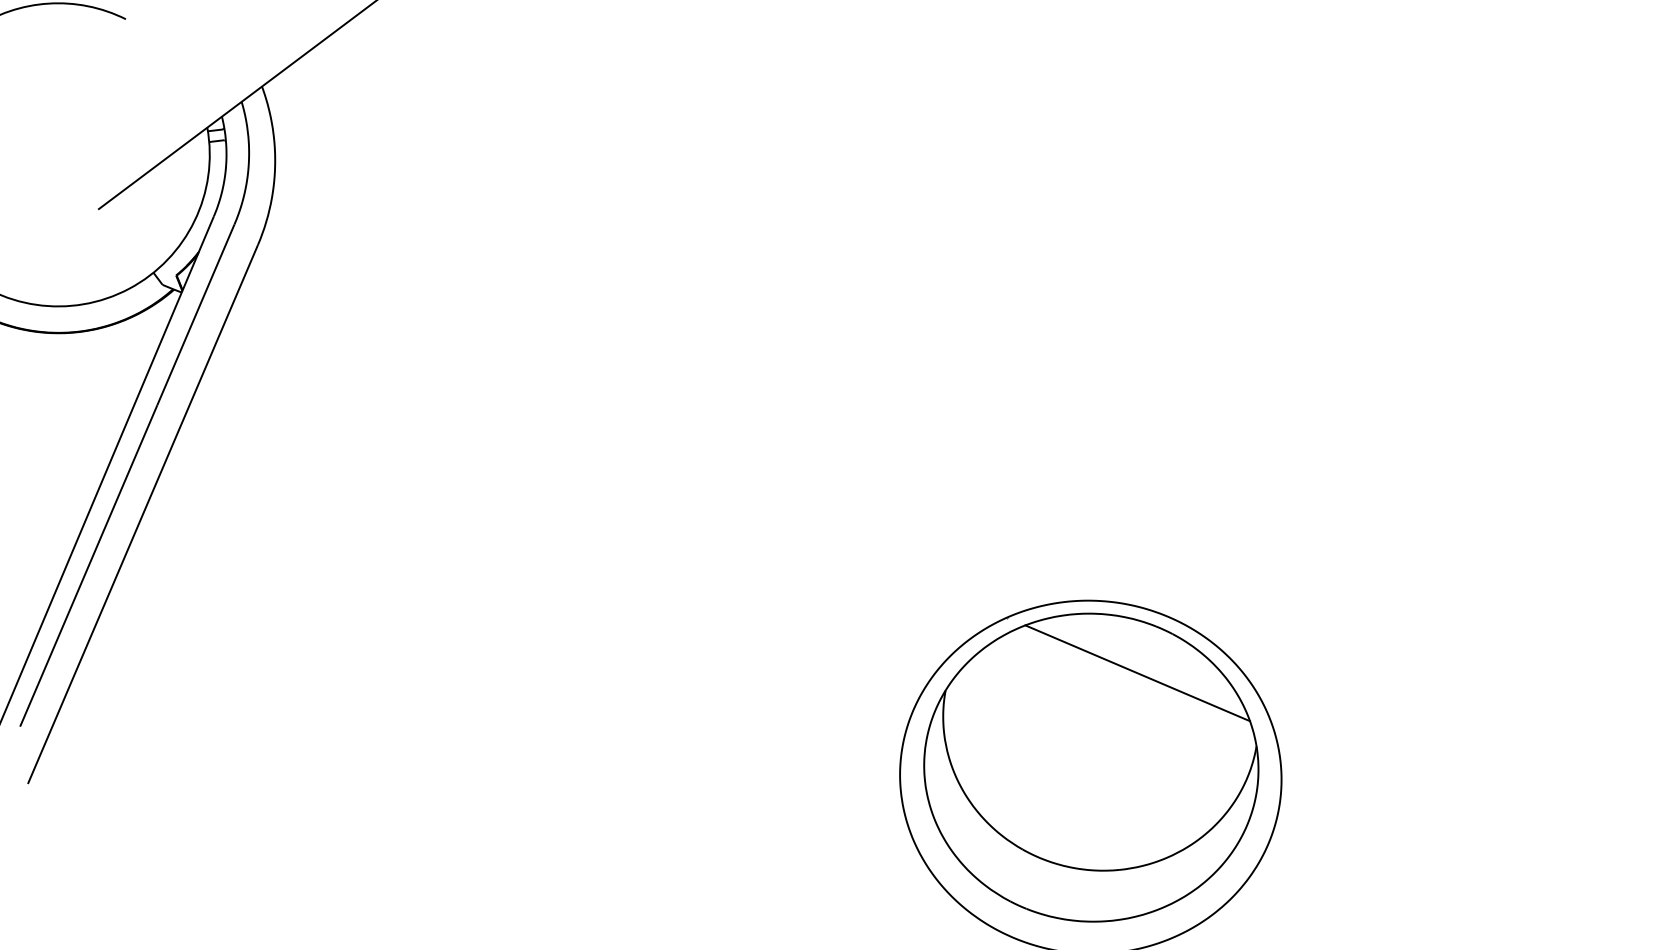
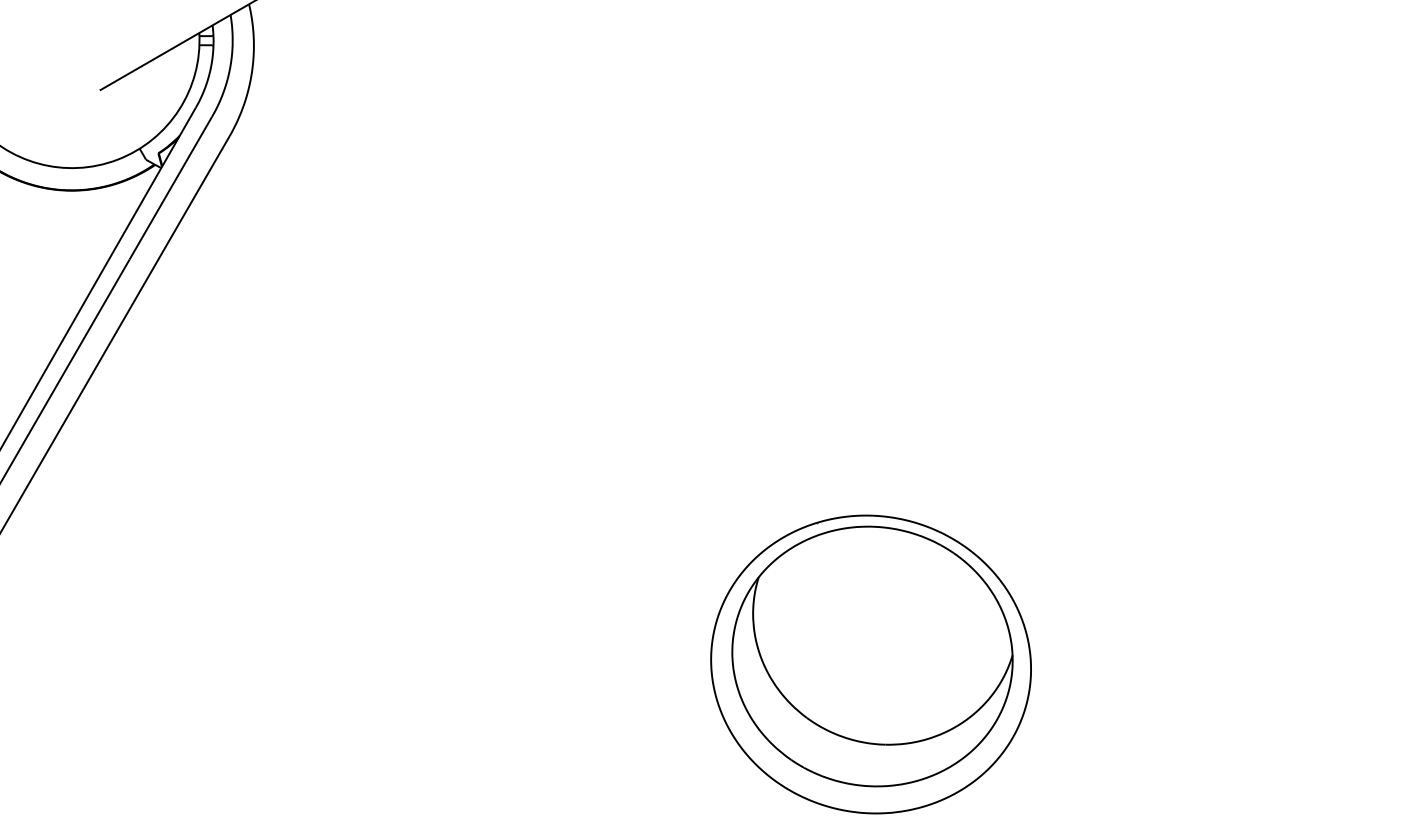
line: (1137, 673) -> (920, 582), removed

